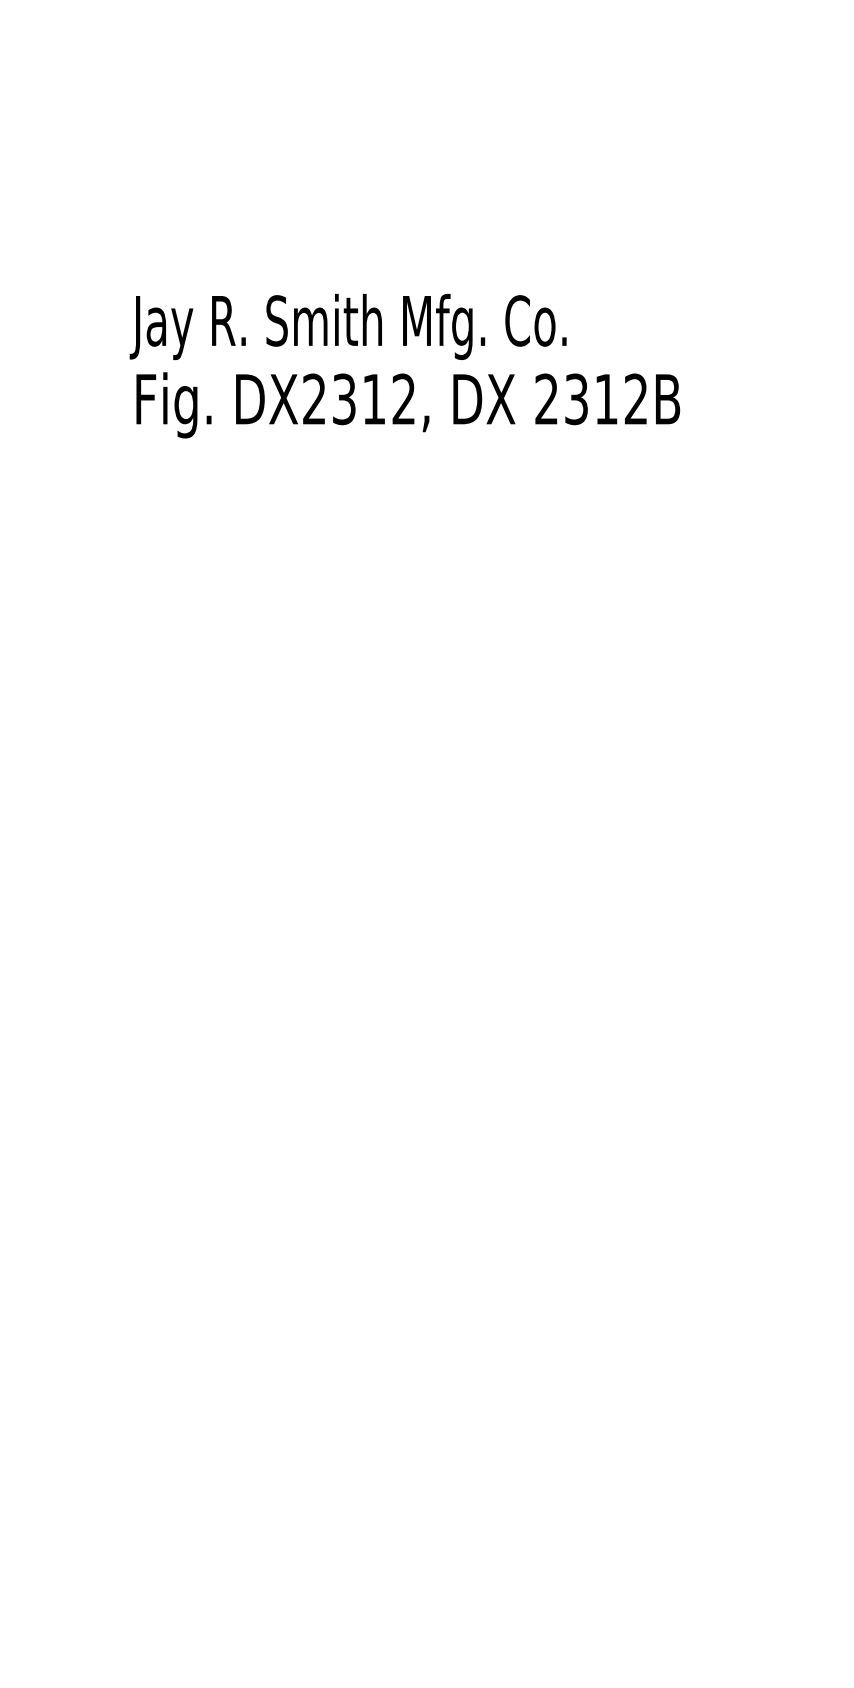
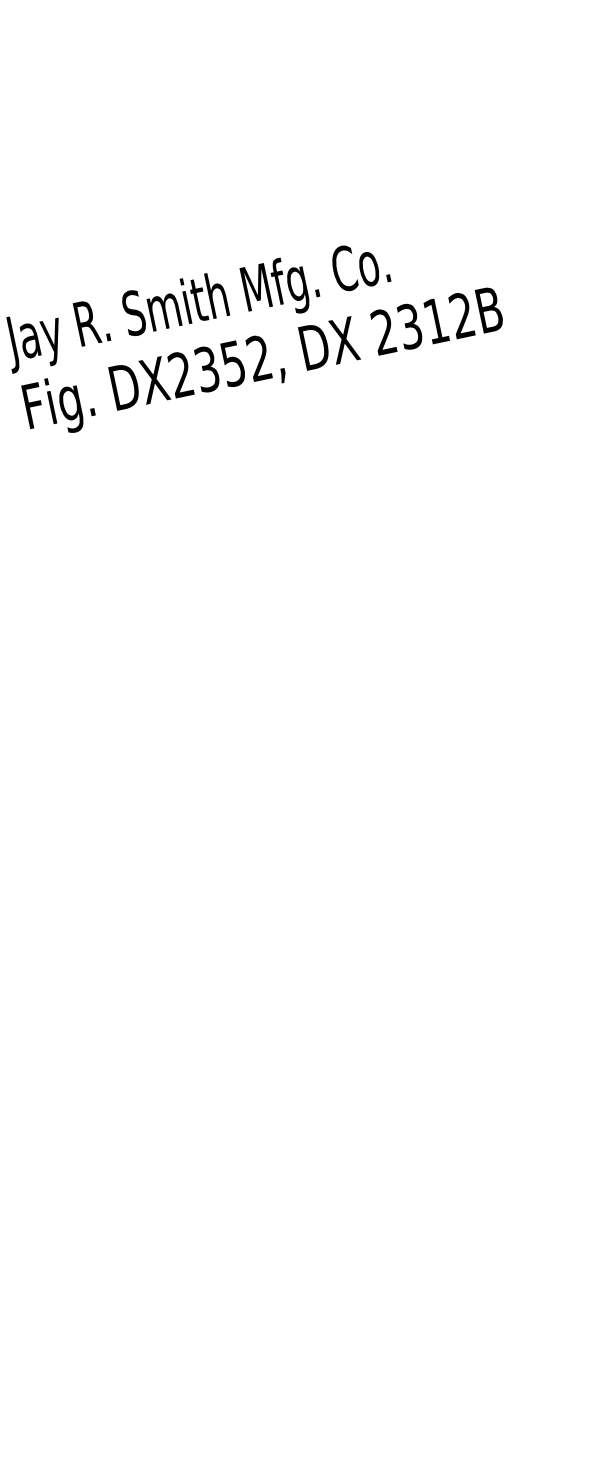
text: (374, 399) -> (233, 363), DX2312, -> DX2352,

